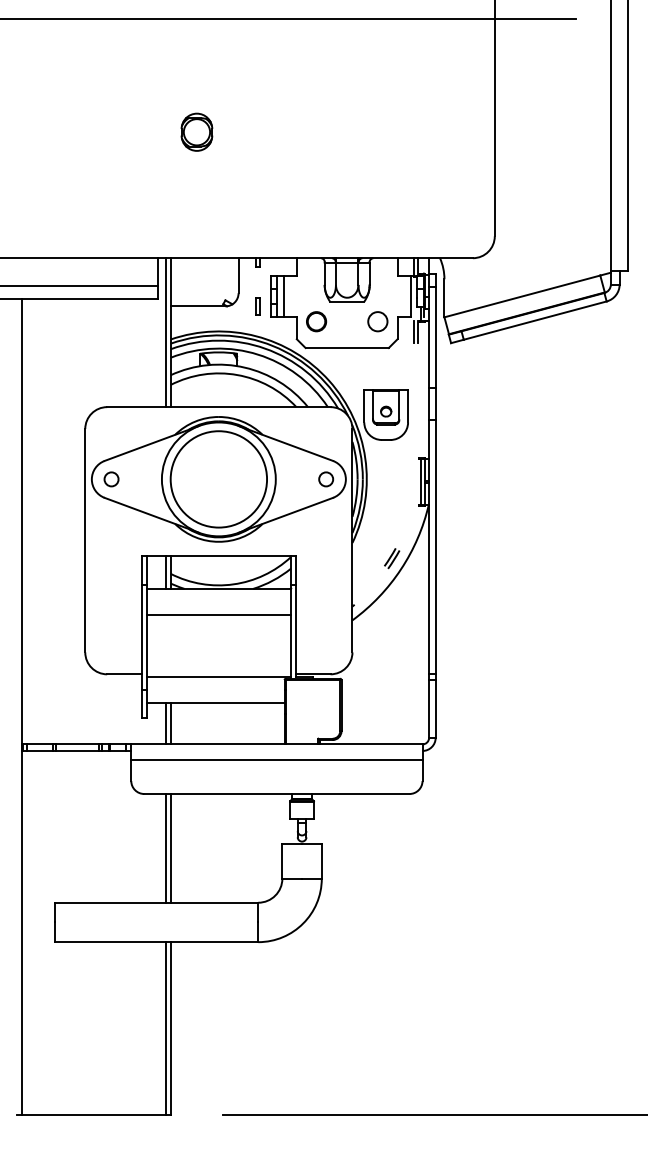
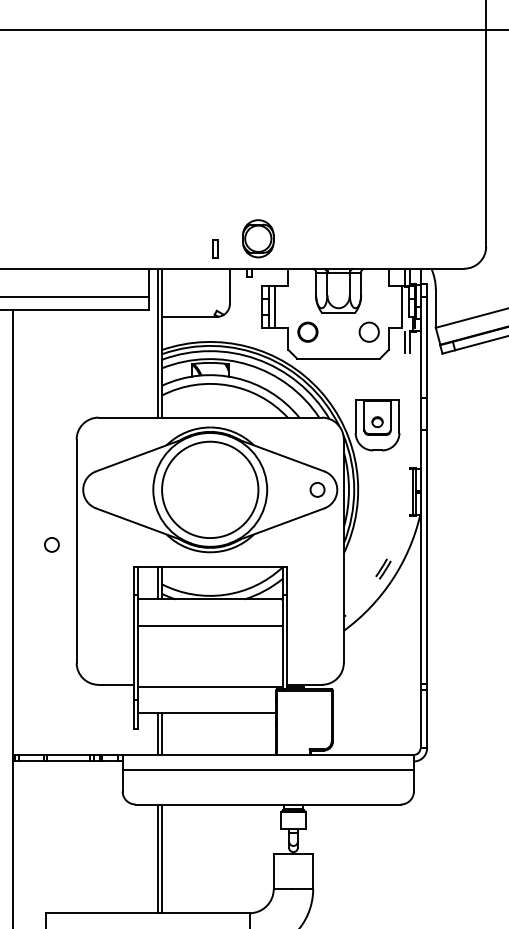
part: (196, 131) -> (257, 238), moved
part: (257, 306) -> (214, 249), moved
circle: (111, 479) -> (51, 545), moved

